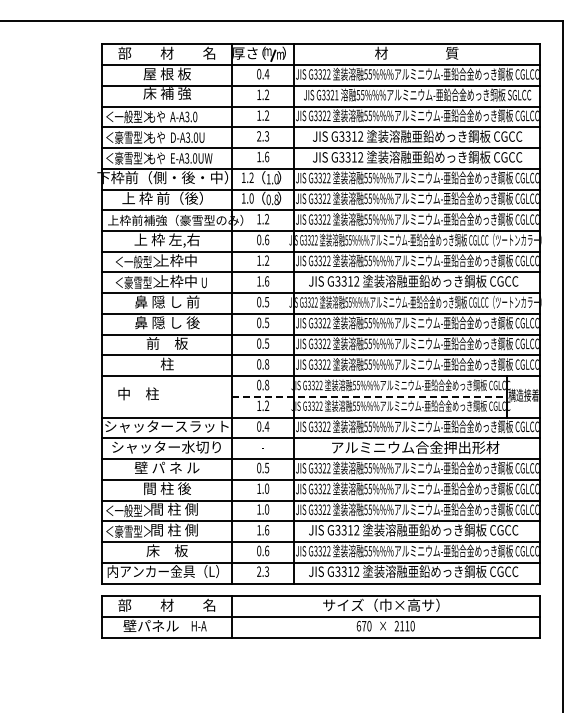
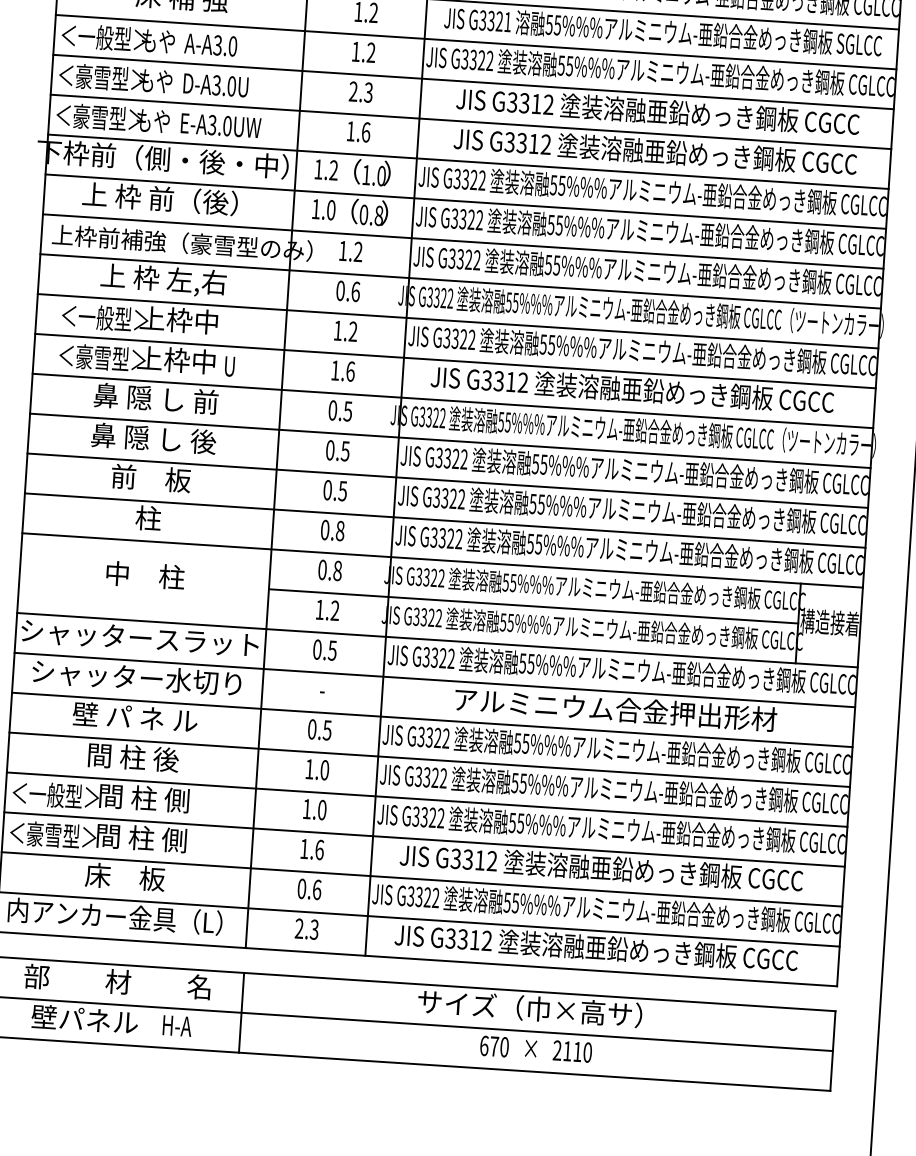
text: (138, 393) -> (145, 574), moved
line: (369, 396) -> (533, 605), dashed -> solid
text: (266, 426) -> (331, 650), 0.4 -> 0.5

